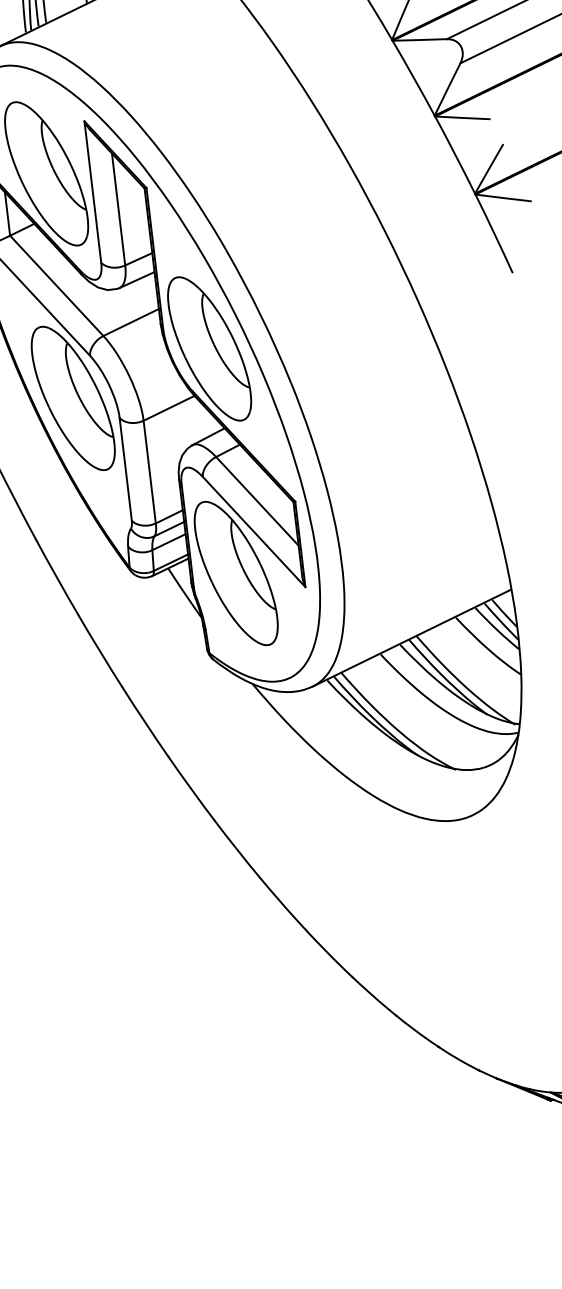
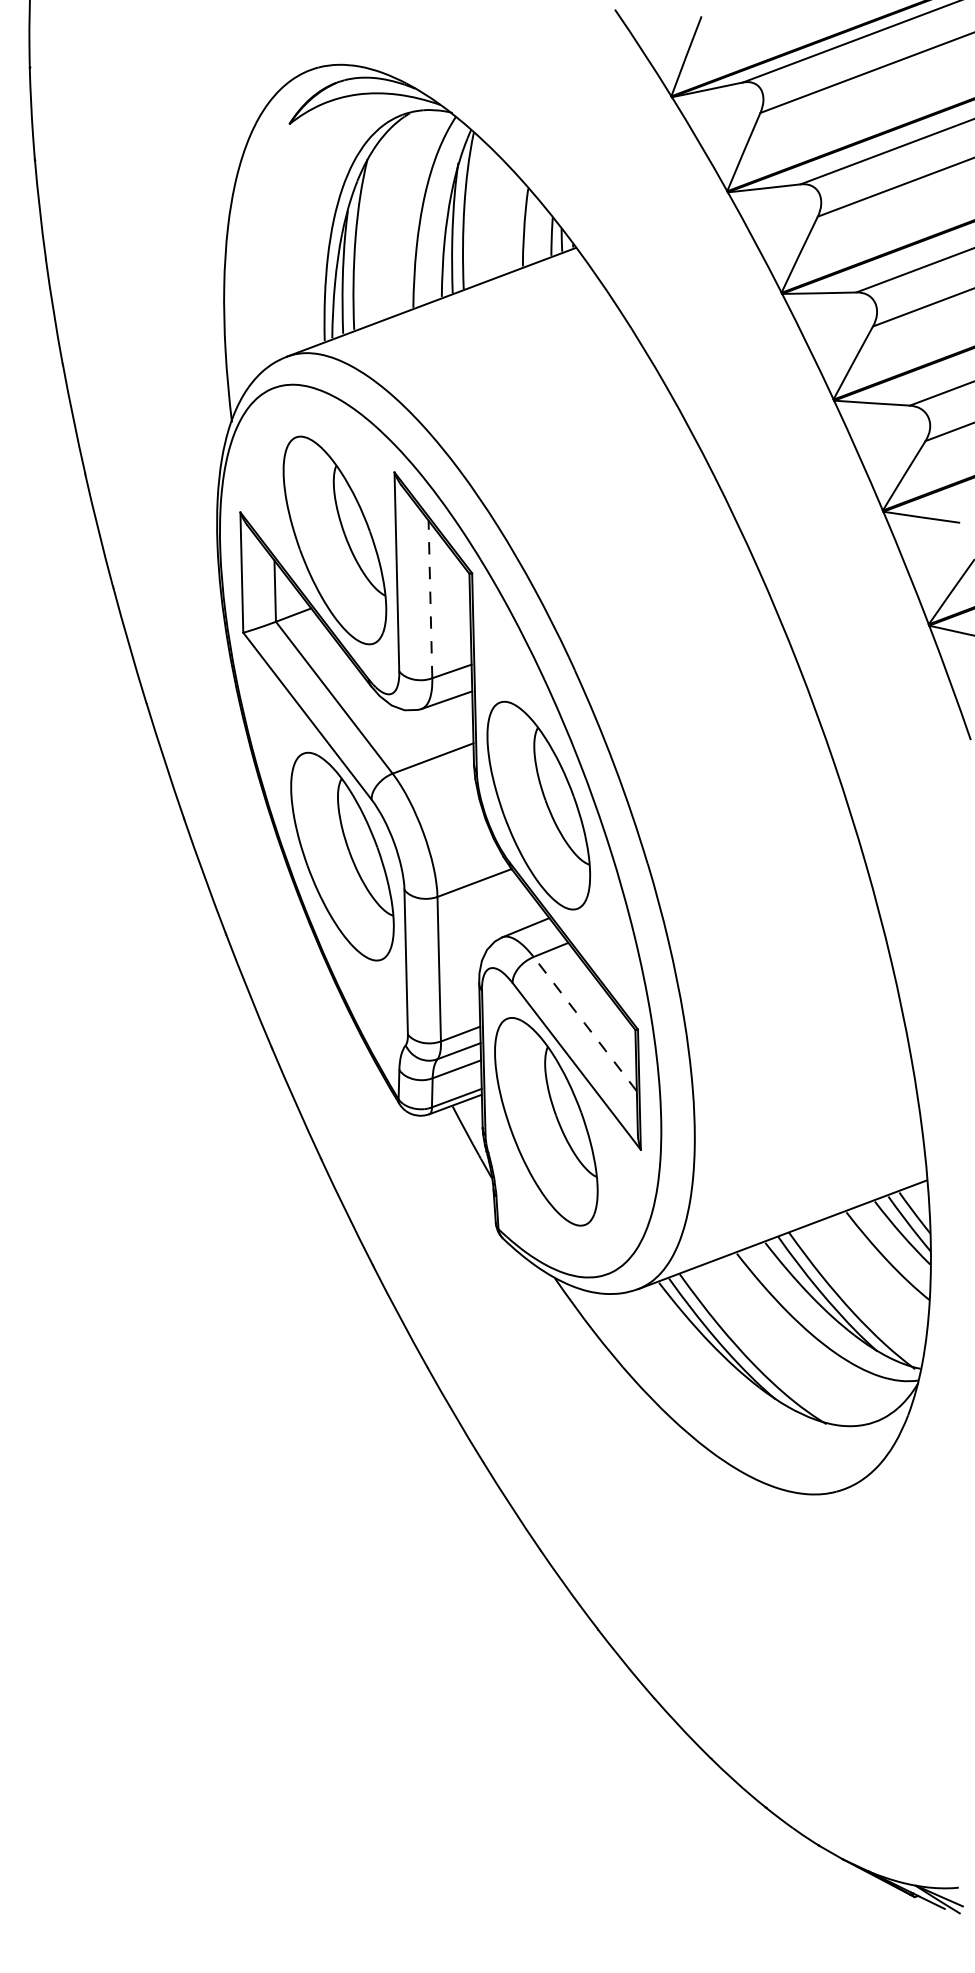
line: (118, 209) -> (430, 599), solid -> dashed
line: (257, 501) -> (585, 1024), solid -> dashed

